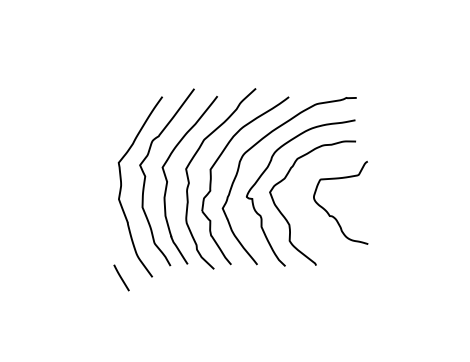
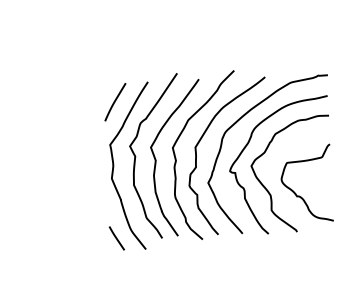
curve: (126, 116) -> (115, 101), added
curve: (334, 216) -> (301, 196), moved
line: (121, 277) -> (116, 238), moved

